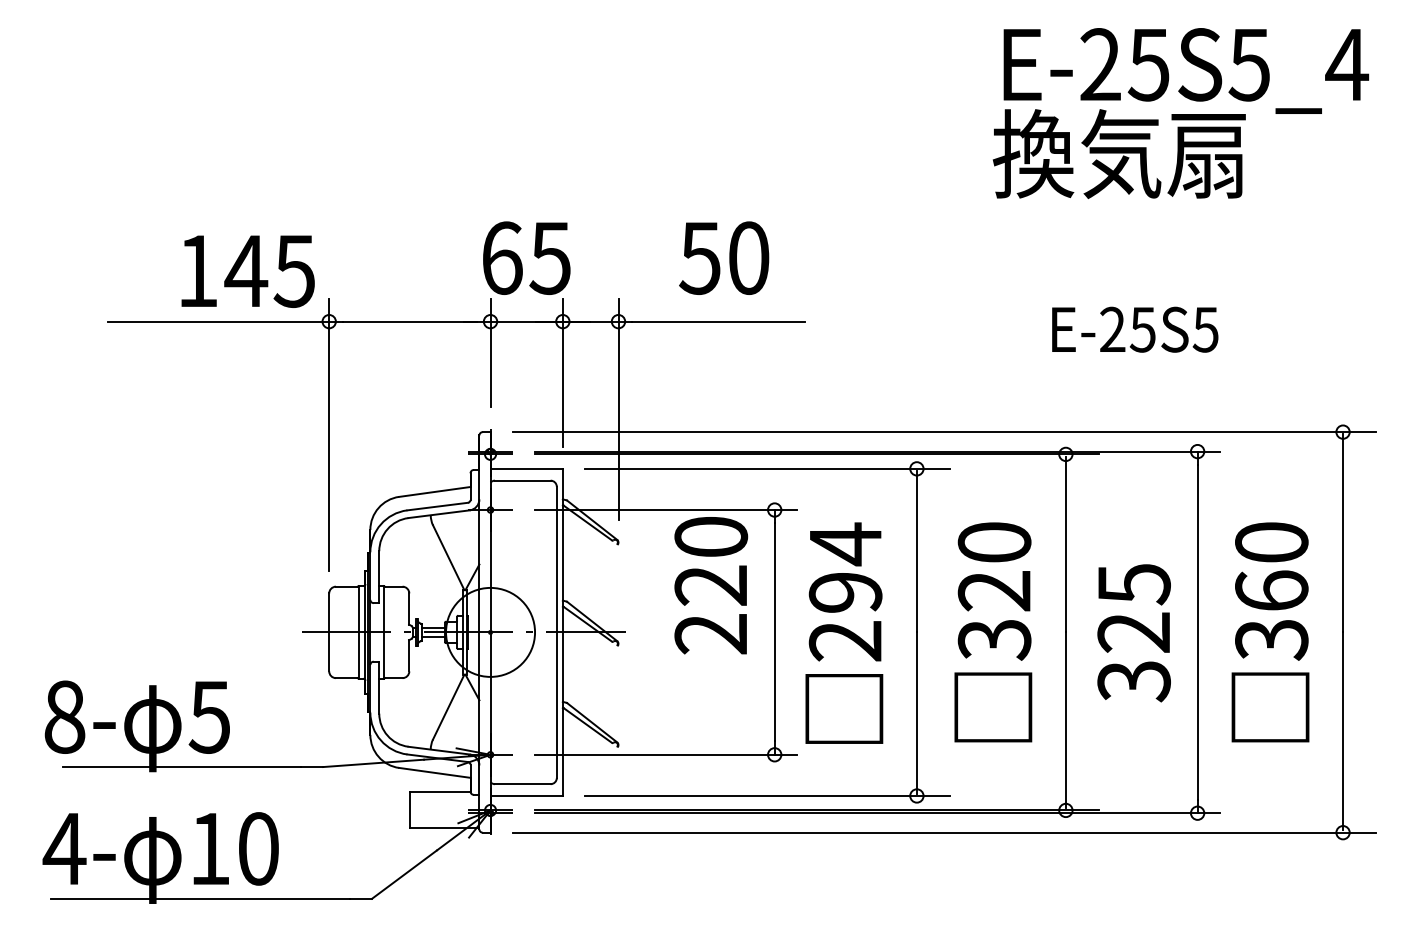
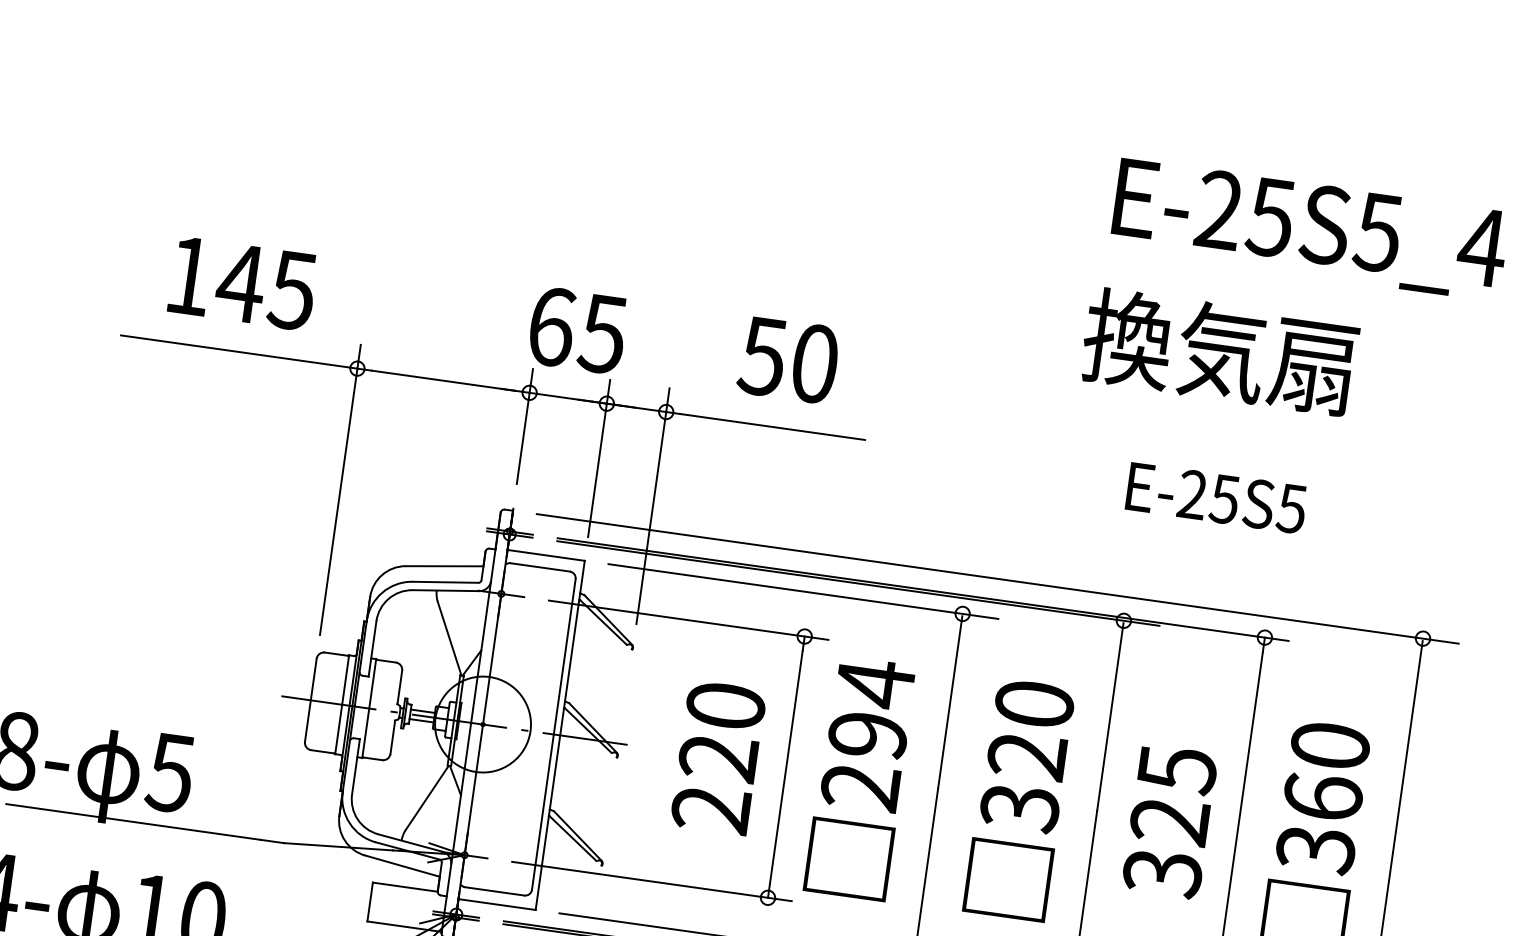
text: (1118, 153) -> (1219, 351), moved
text: (247, 271) -> (242, 283), moved
text: (711, 585) -> (718, 757), moved

